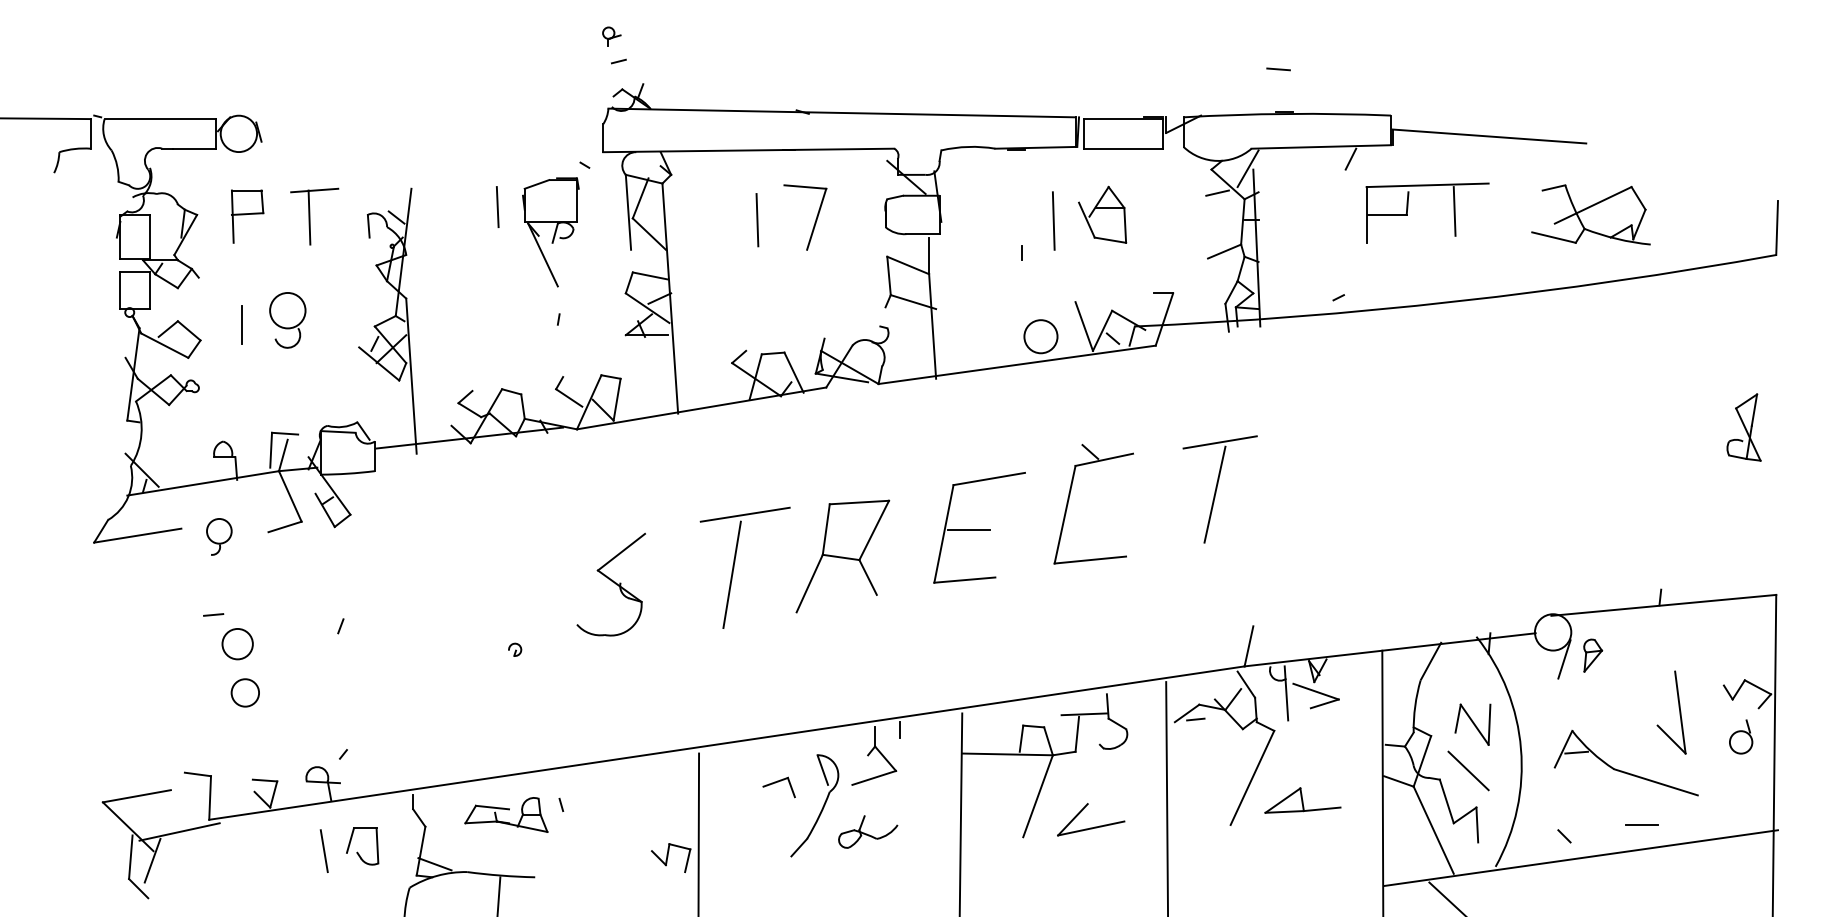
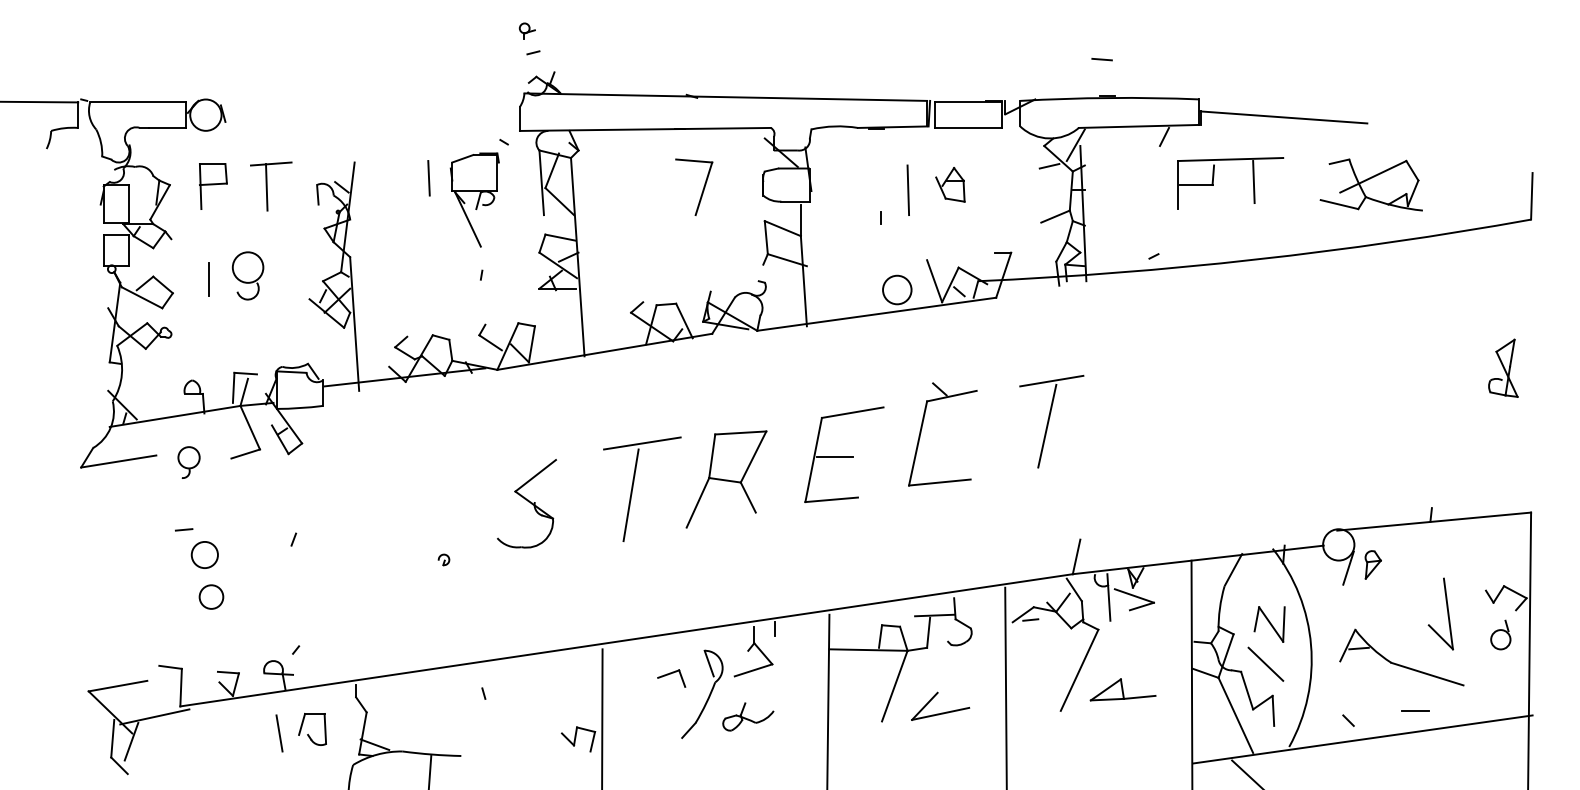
part: (1102, 214) -> (950, 184), size x0.7
line: (756, 220) -> (652, 189), removed
part: (506, 814) -> (436, 701), removed

